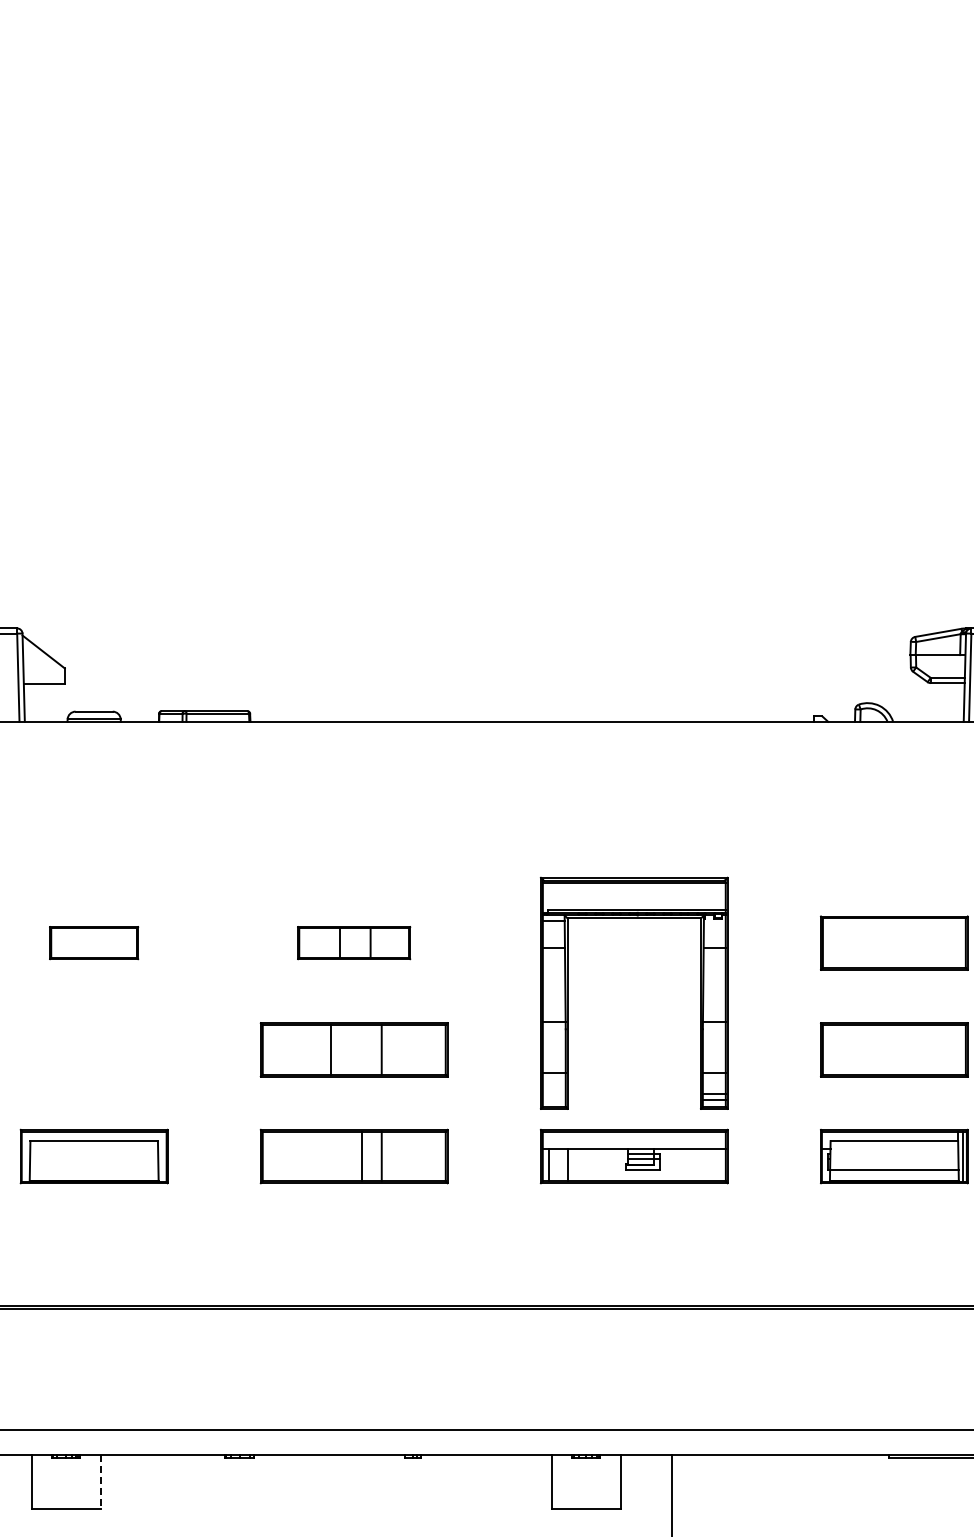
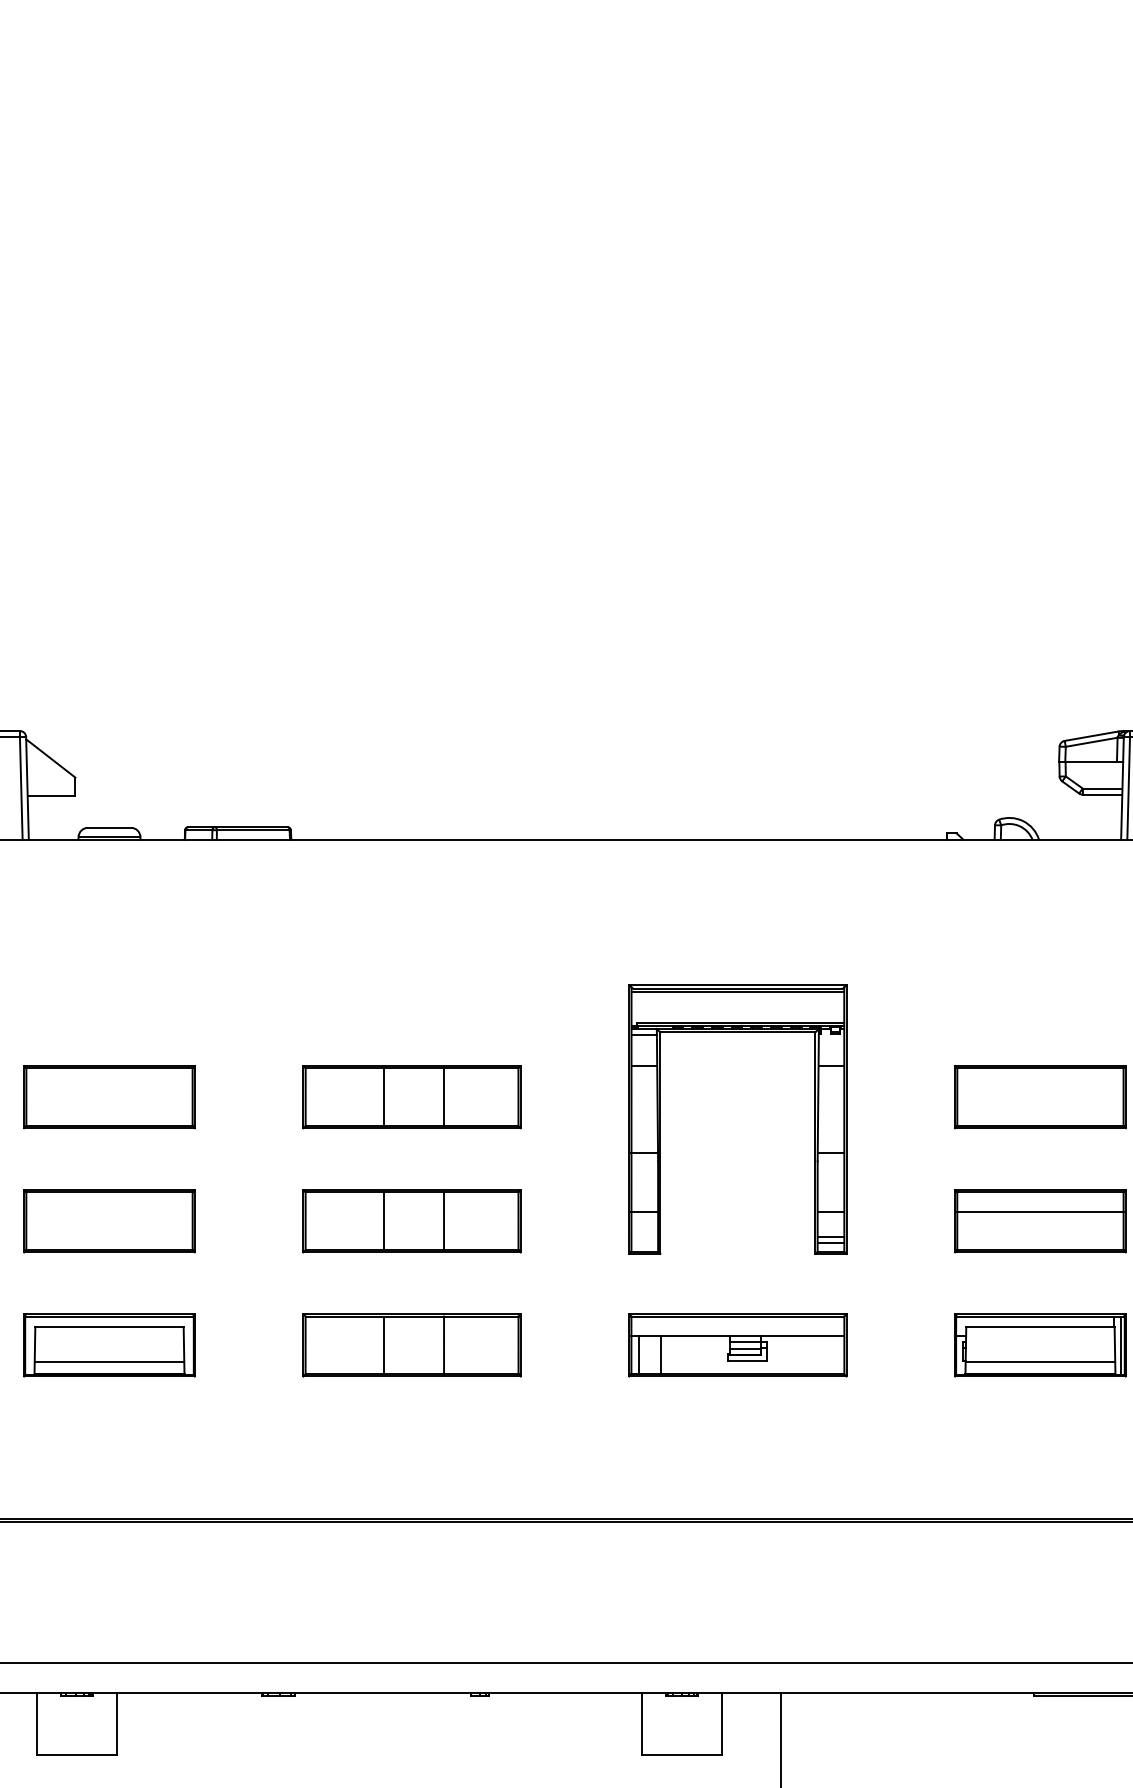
part: (93, 942) -> (108, 1096), size x1.67
part: (353, 942) -> (411, 1096), size x1.67
part: (568, 992) -> (661, 1118), moved
line: (893, 1041) -> (1039, 1211), added
part: (93, 1049) -> (108, 1220), added
line: (361, 1156) -> (384, 1345), moved
line: (93, 1170) -> (108, 1361), added
line: (100, 1481) -> (116, 1723), dashed -> solid

